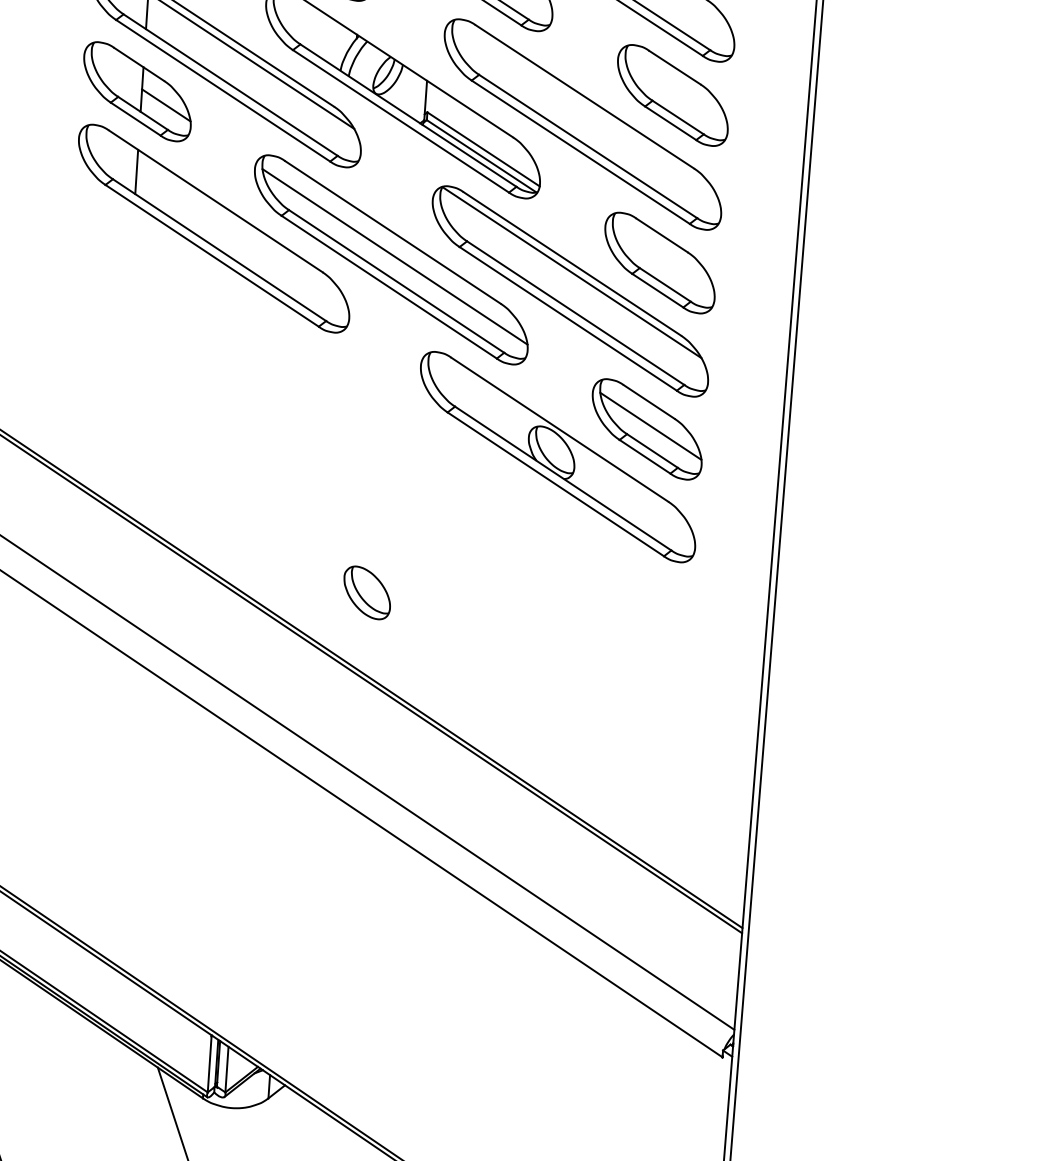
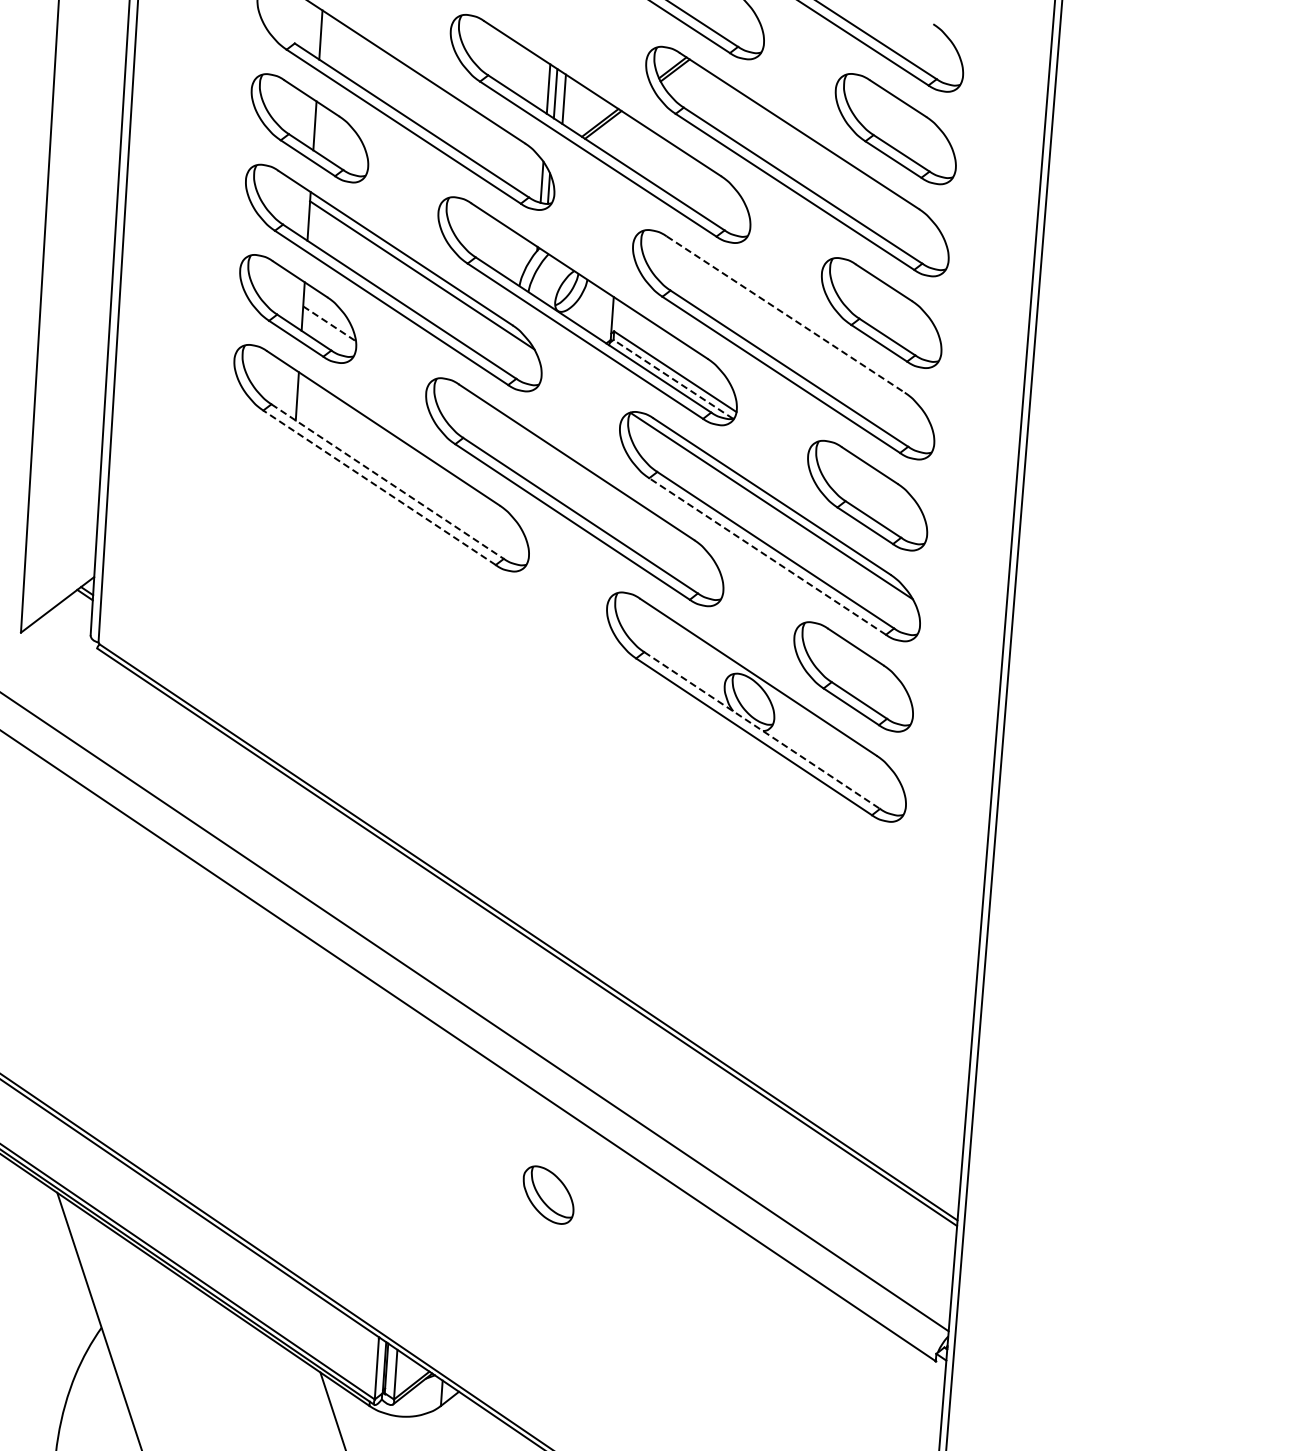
line: (585, 96) -> (786, 314), solid -> dashed
line: (166, 105) -> (329, 323), solid -> dashed
line: (481, 156) -> (673, 379), solid -> dashed
line: (219, 250) -> (387, 481), solid -> dashed
line: (212, 255) -> (379, 487), solid -> dashed
line: (394, 256) -> (578, 488), removed
line: (568, 318) -> (767, 556), solid -> dashed
line: (650, 426) -> (857, 673), removed
line: (563, 478) -> (762, 730), solid -> dashed
part: (367, 592) -> (548, 1194), moved

